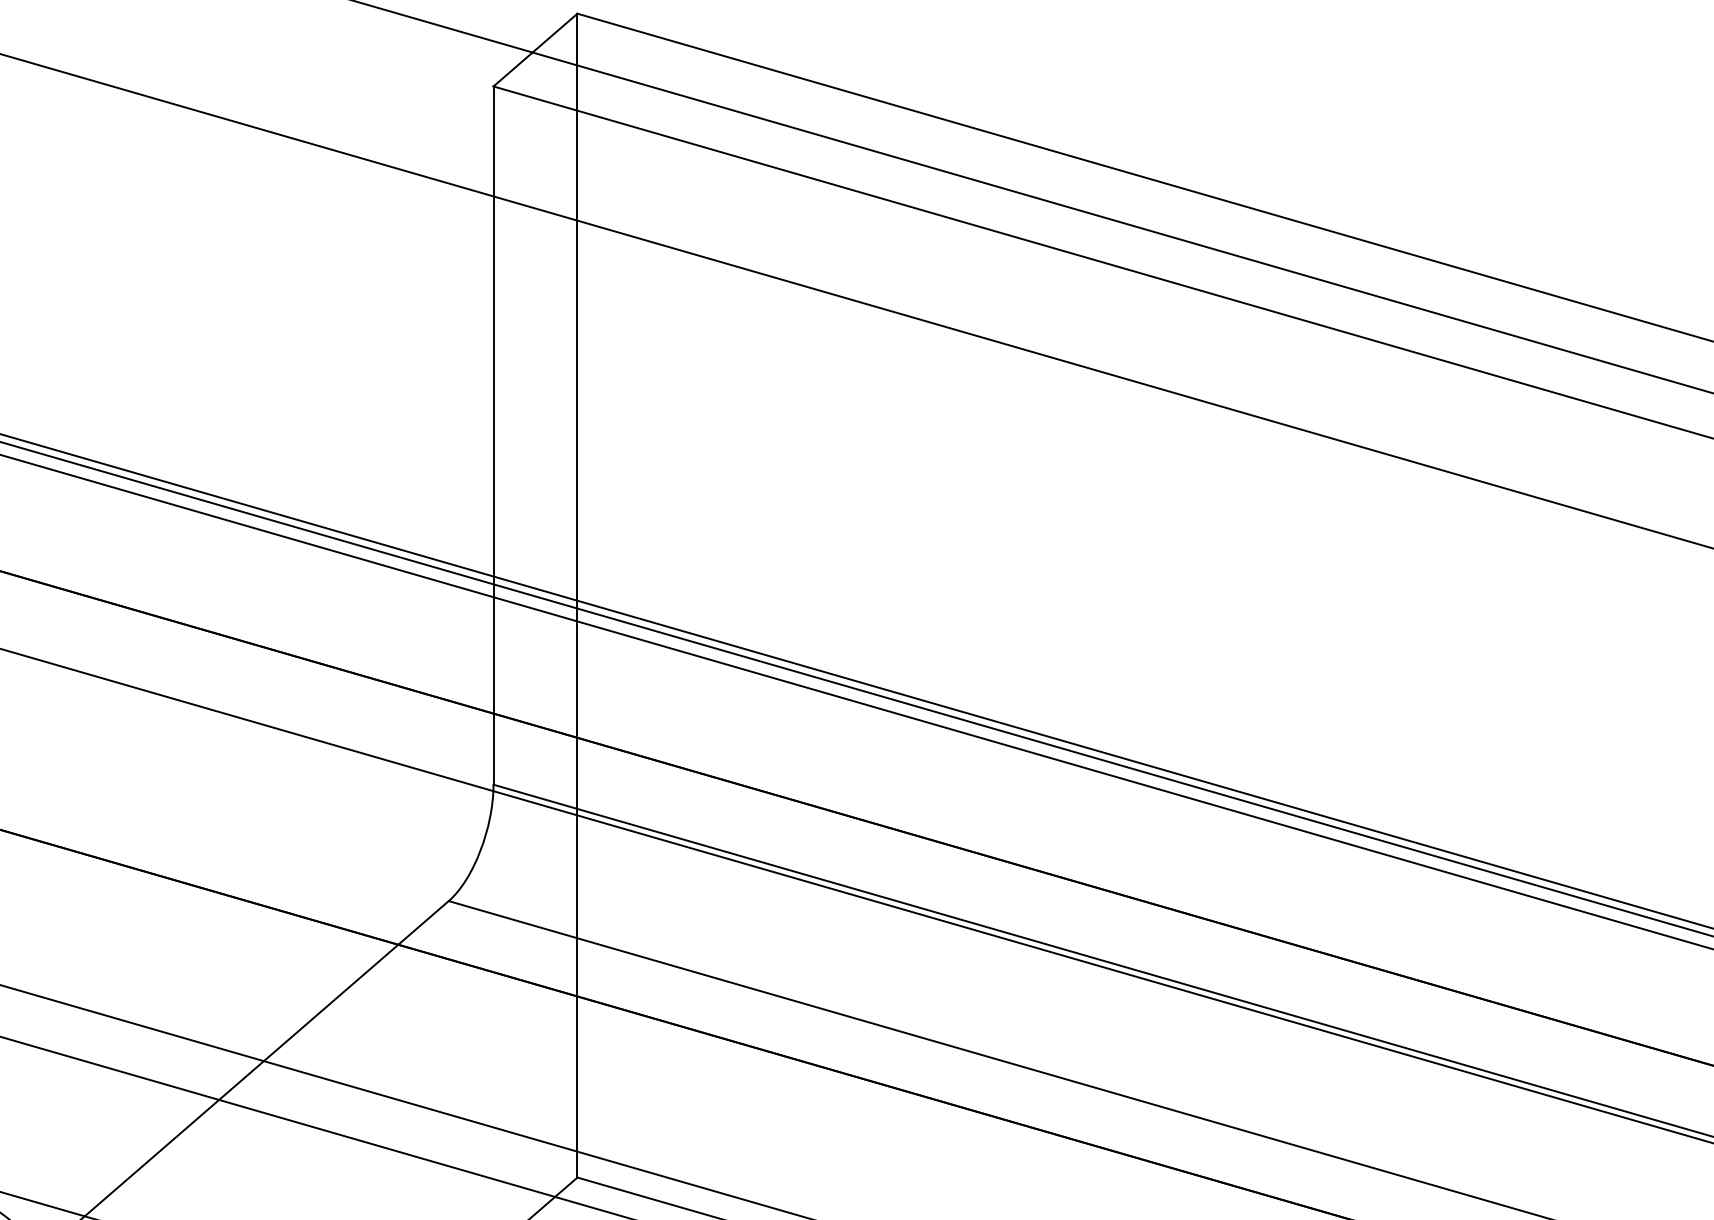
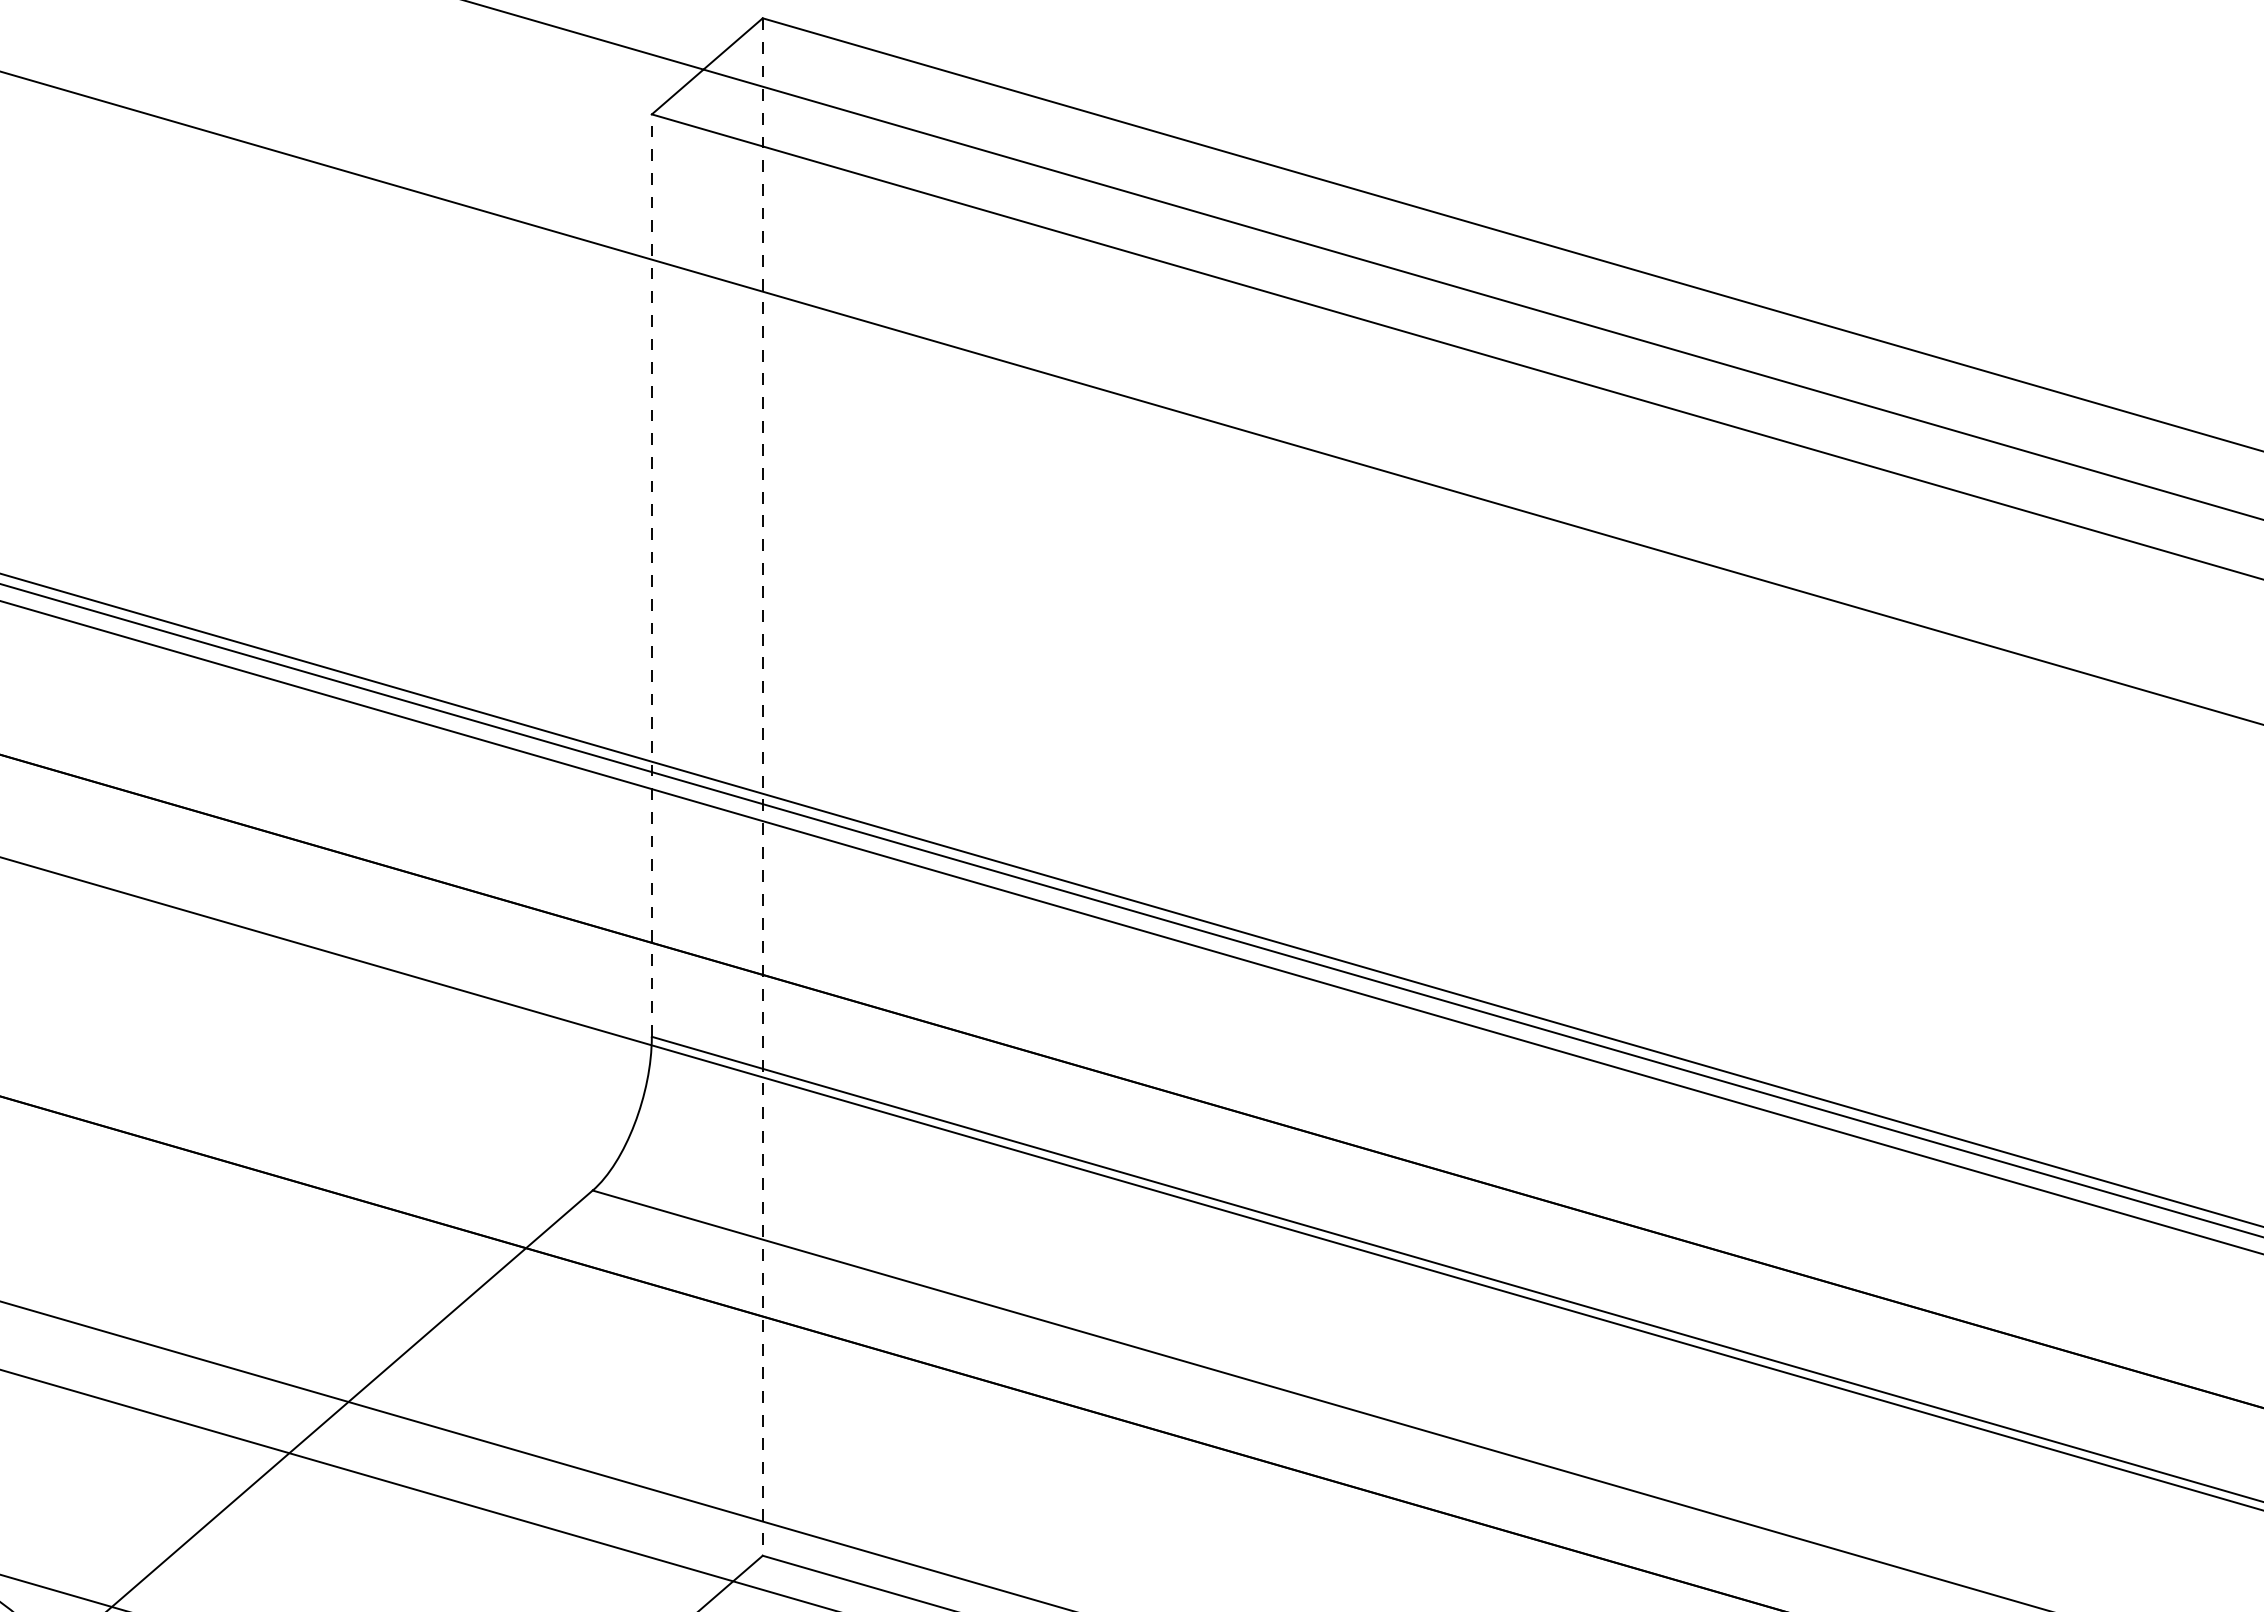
line: (493, 435) -> (651, 575), solid -> dashed
line: (577, 595) -> (762, 787), solid -> dashed

